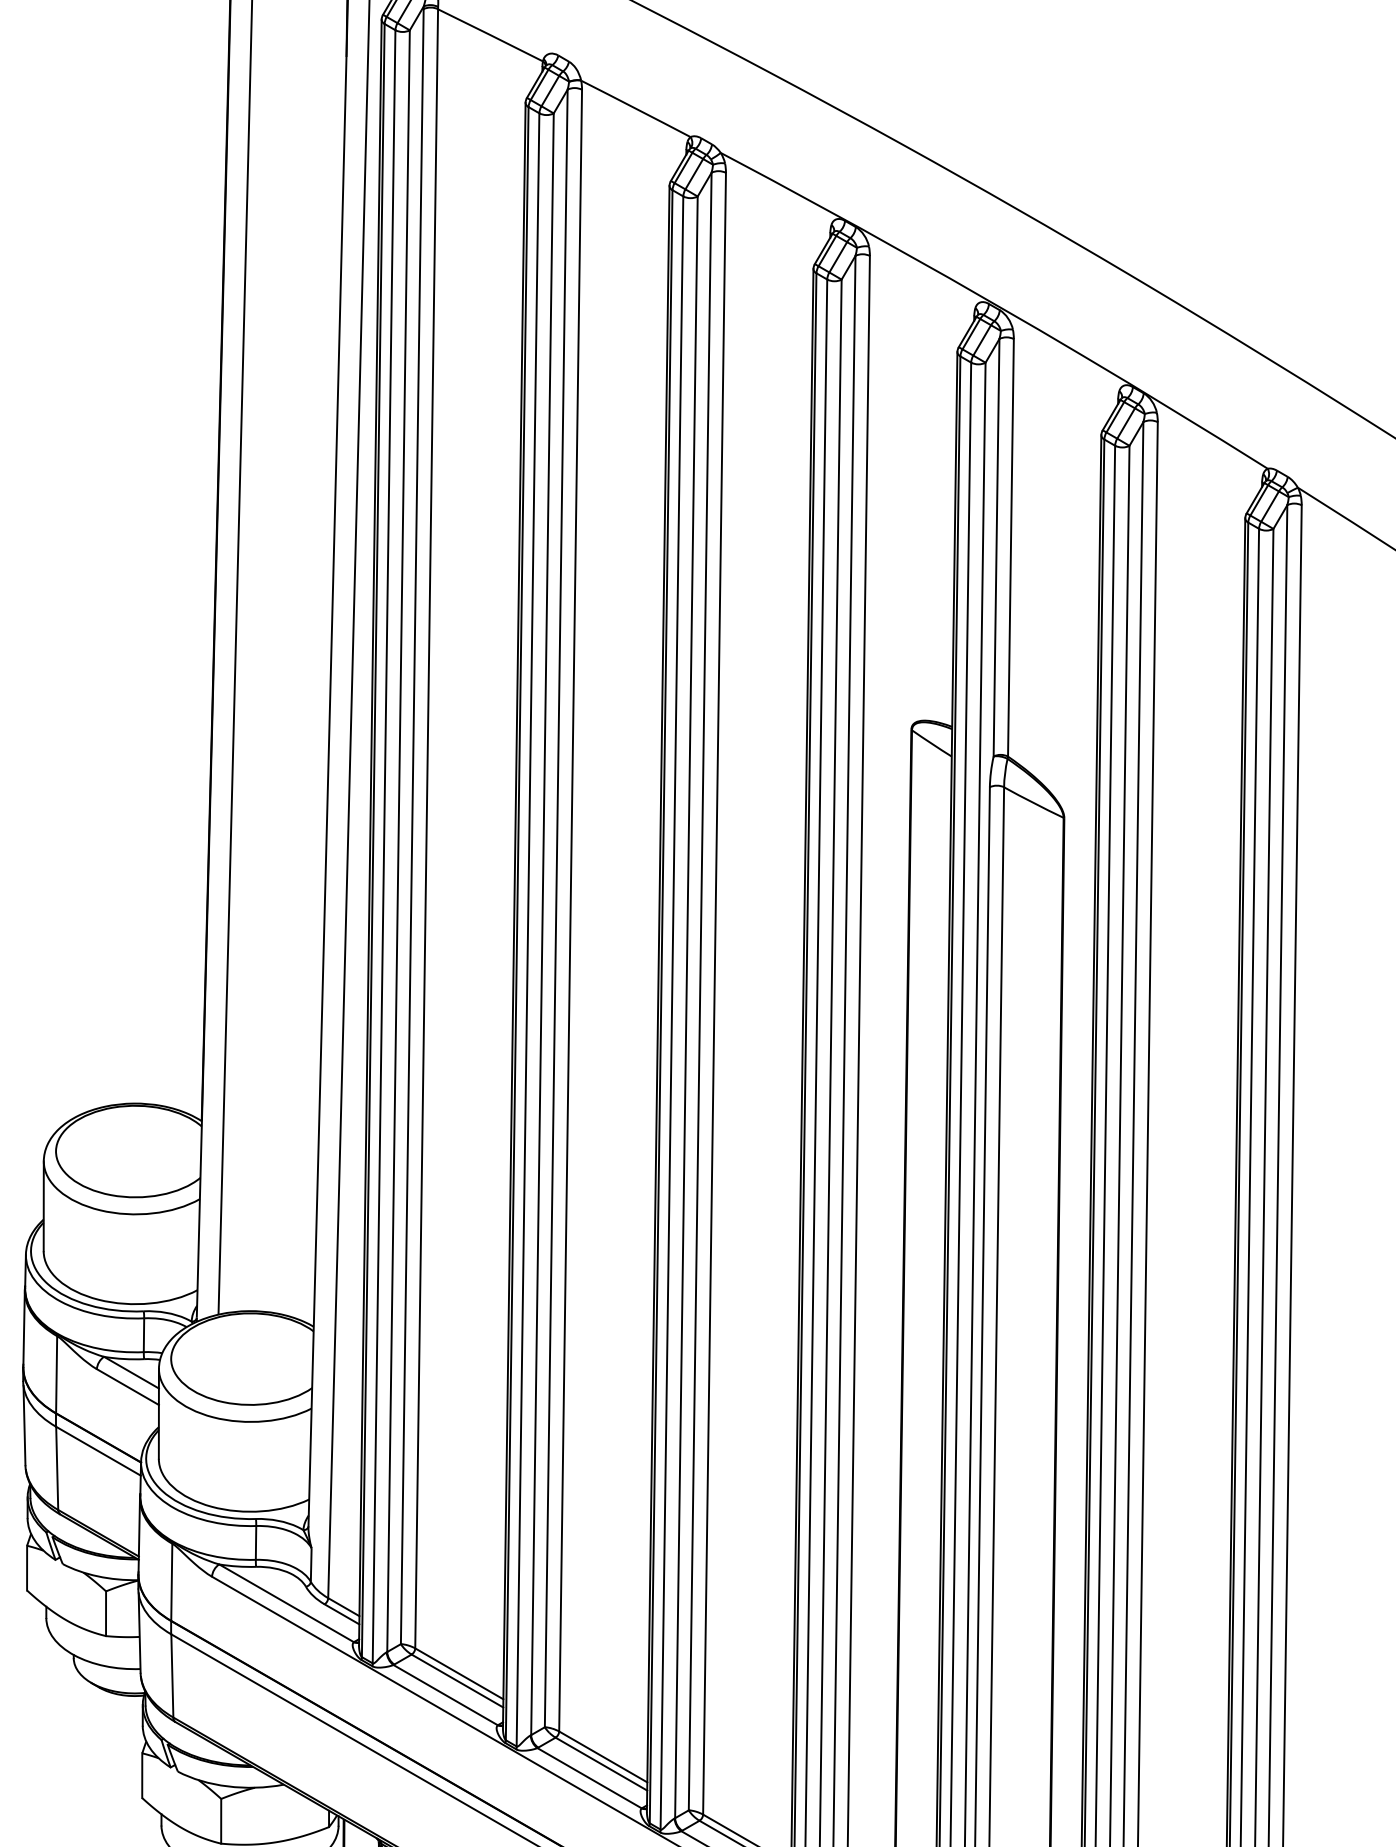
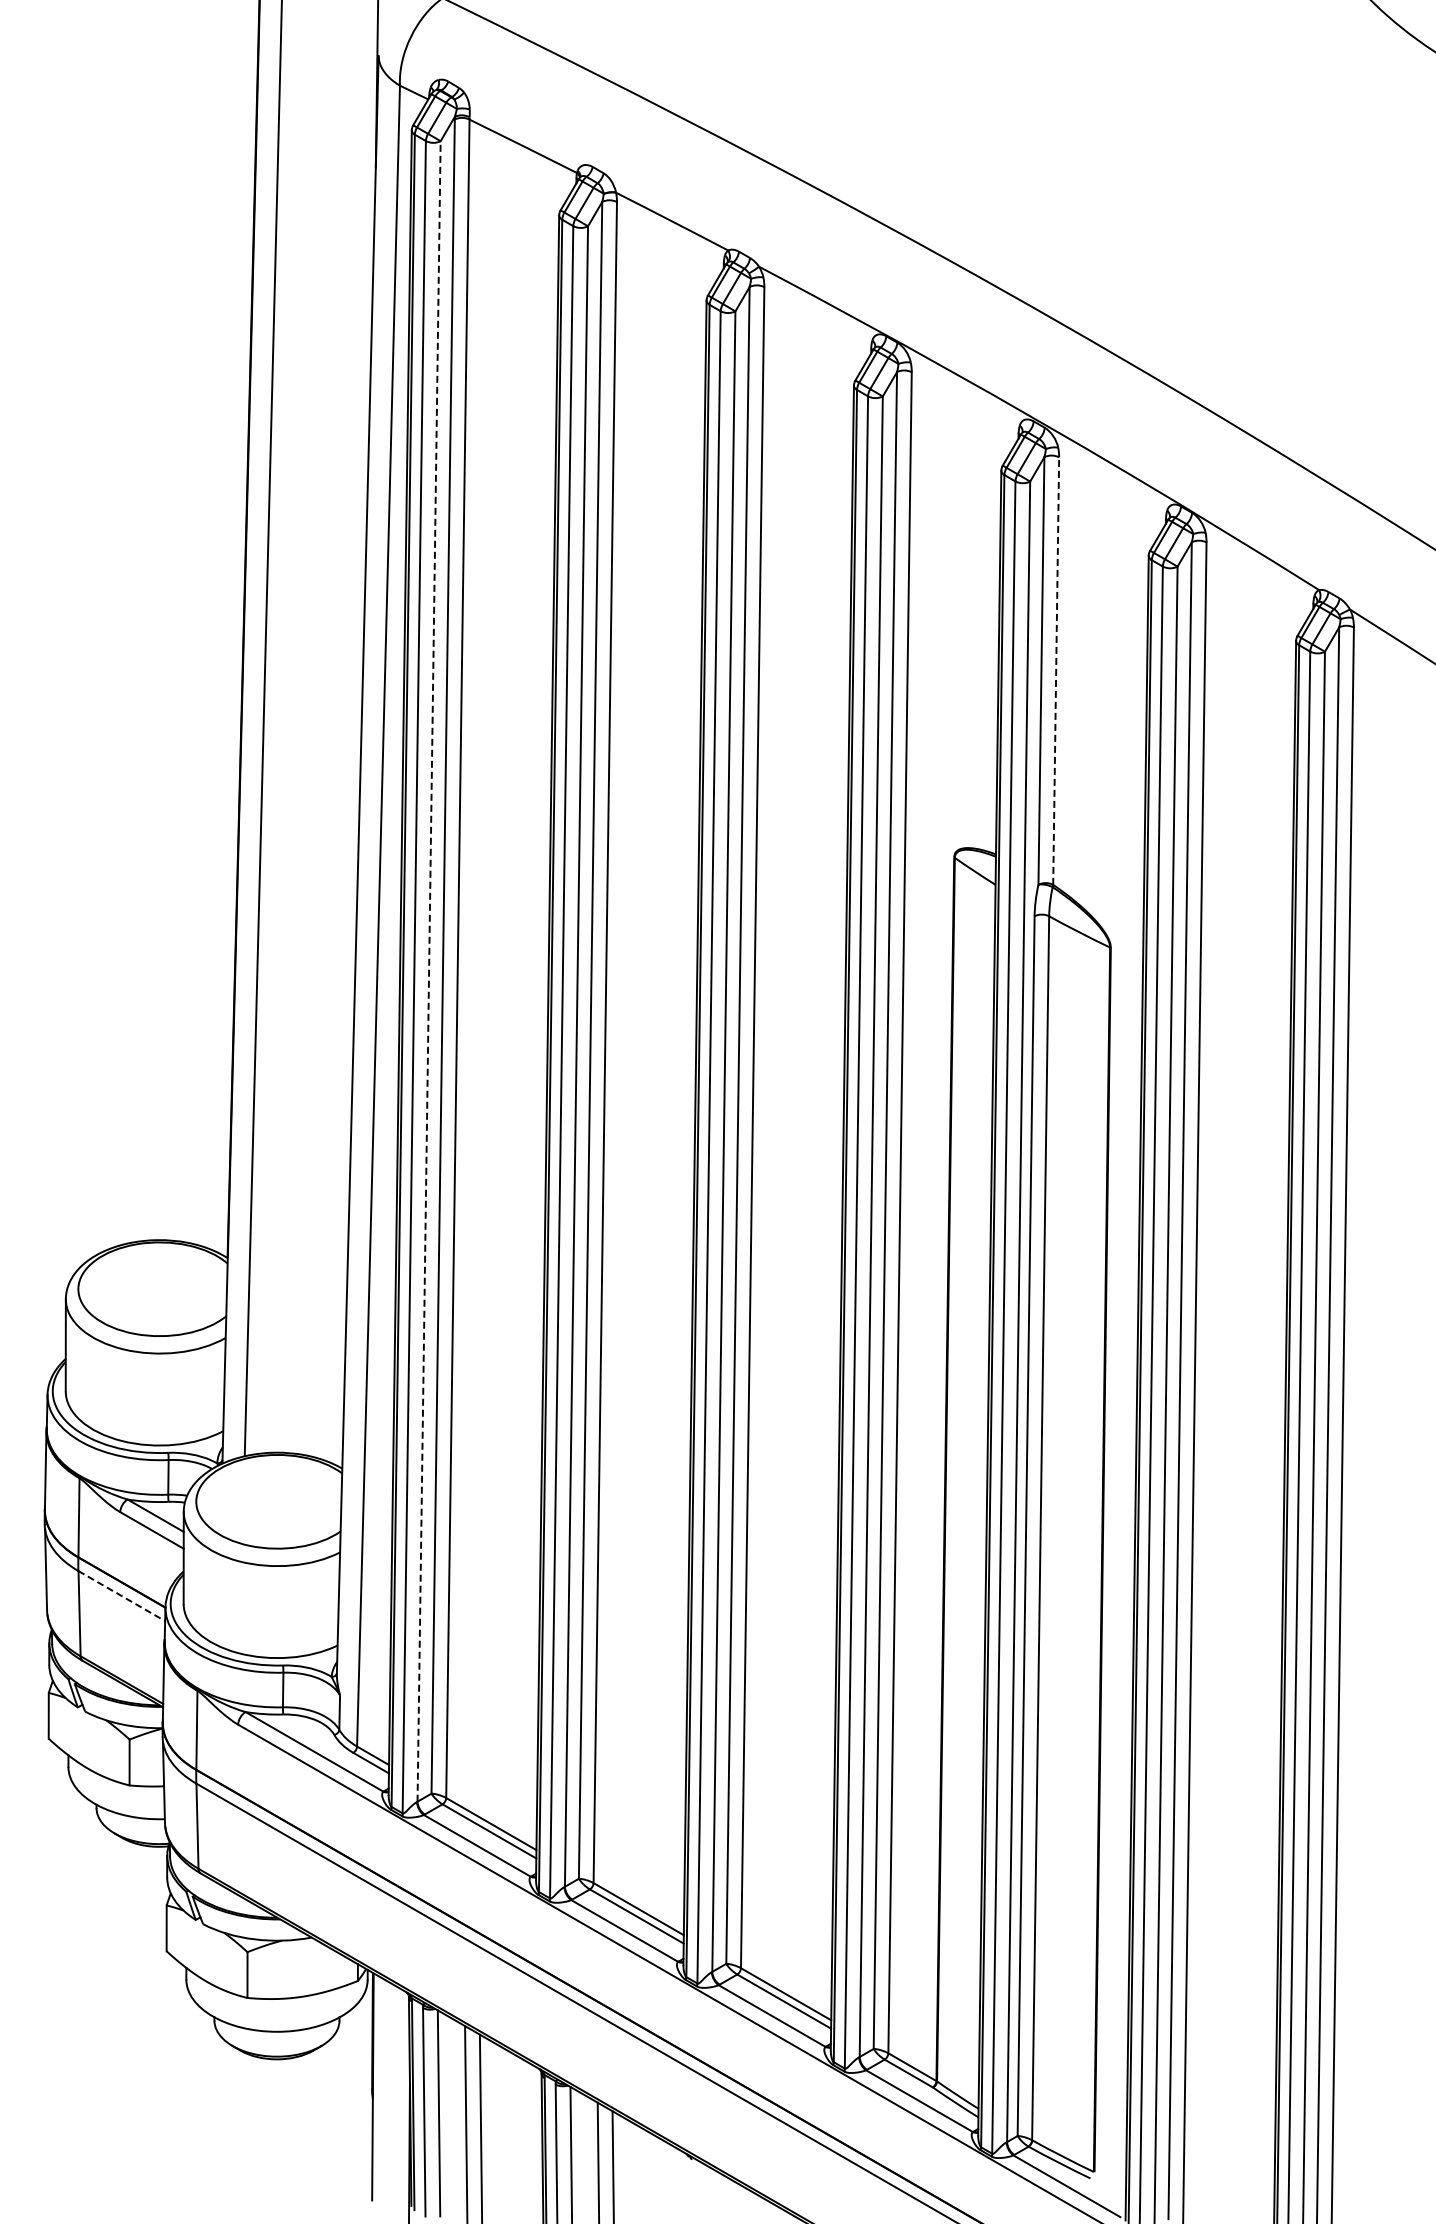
line: (1011, 548) -> (1056, 671), solid -> dashed
line: (398, 840) -> (429, 970), solid -> dashed
line: (99, 1451) -> (122, 1596), solid -> dashed

